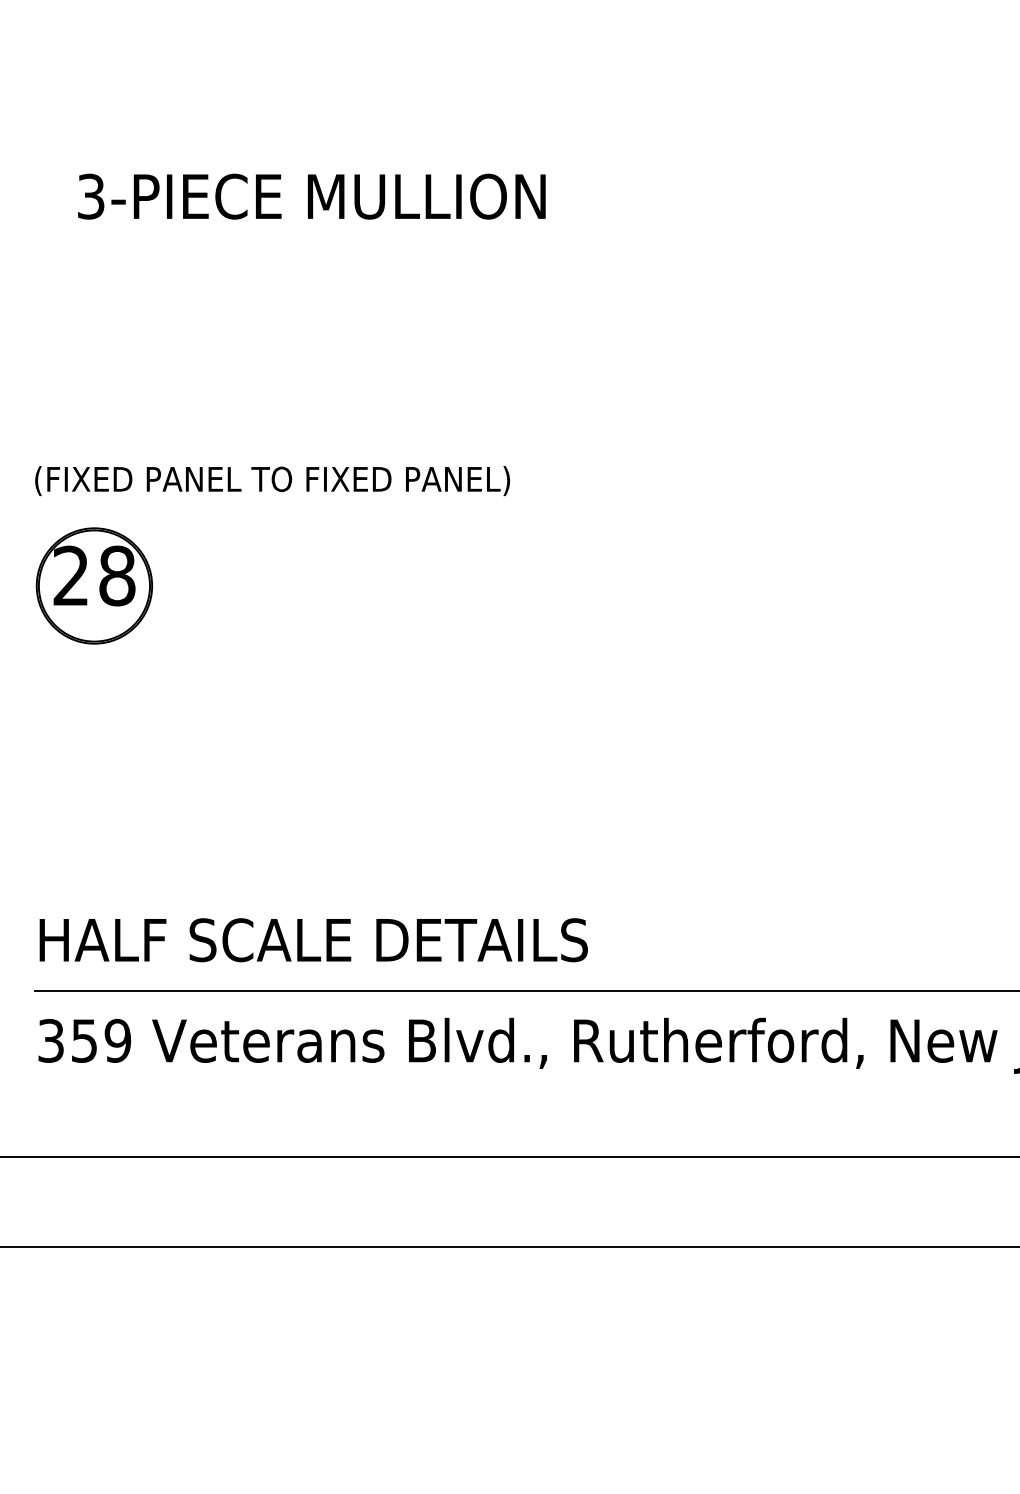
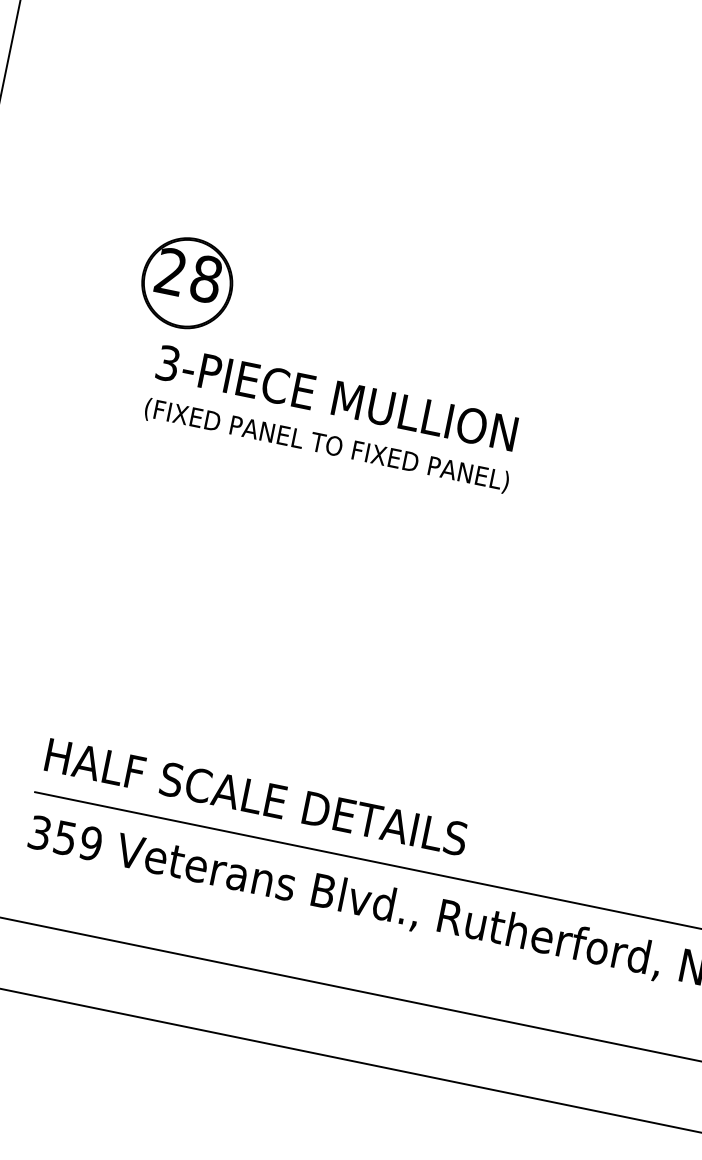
text: (311, 196) -> (336, 397), moved
text: (272, 481) -> (326, 446), moved
part: (93, 585) -> (186, 282), moved

